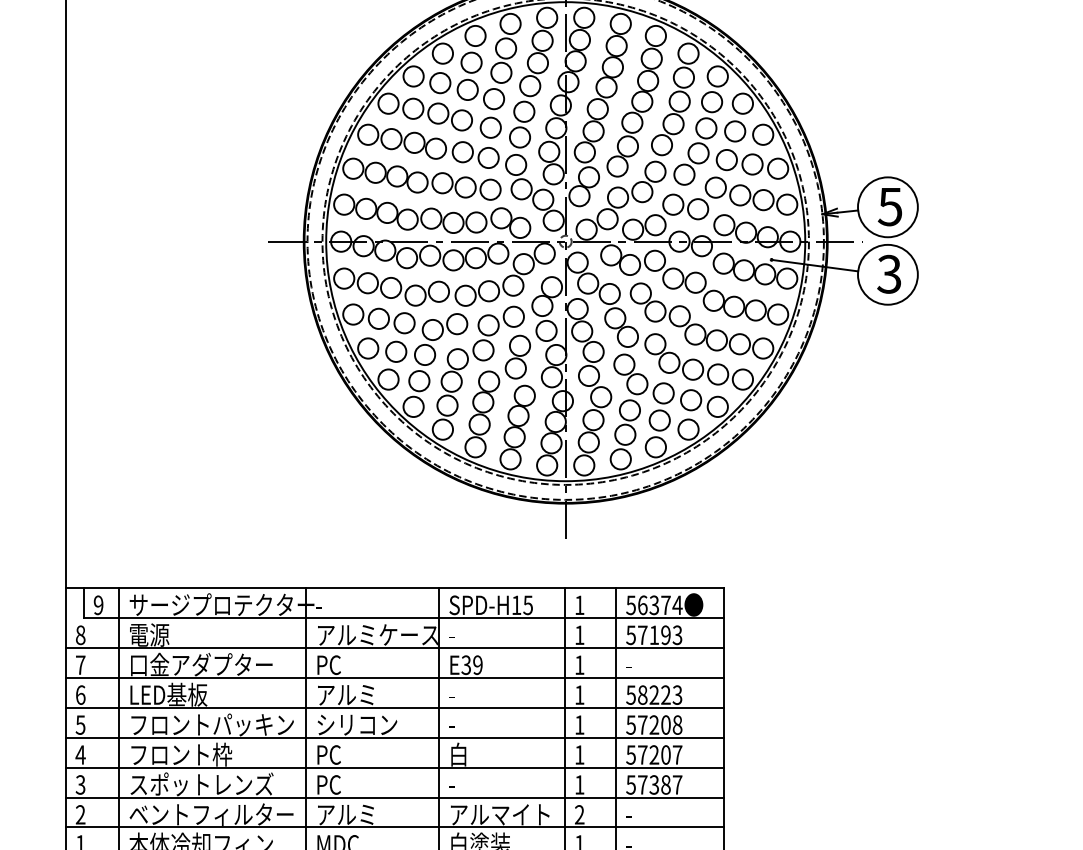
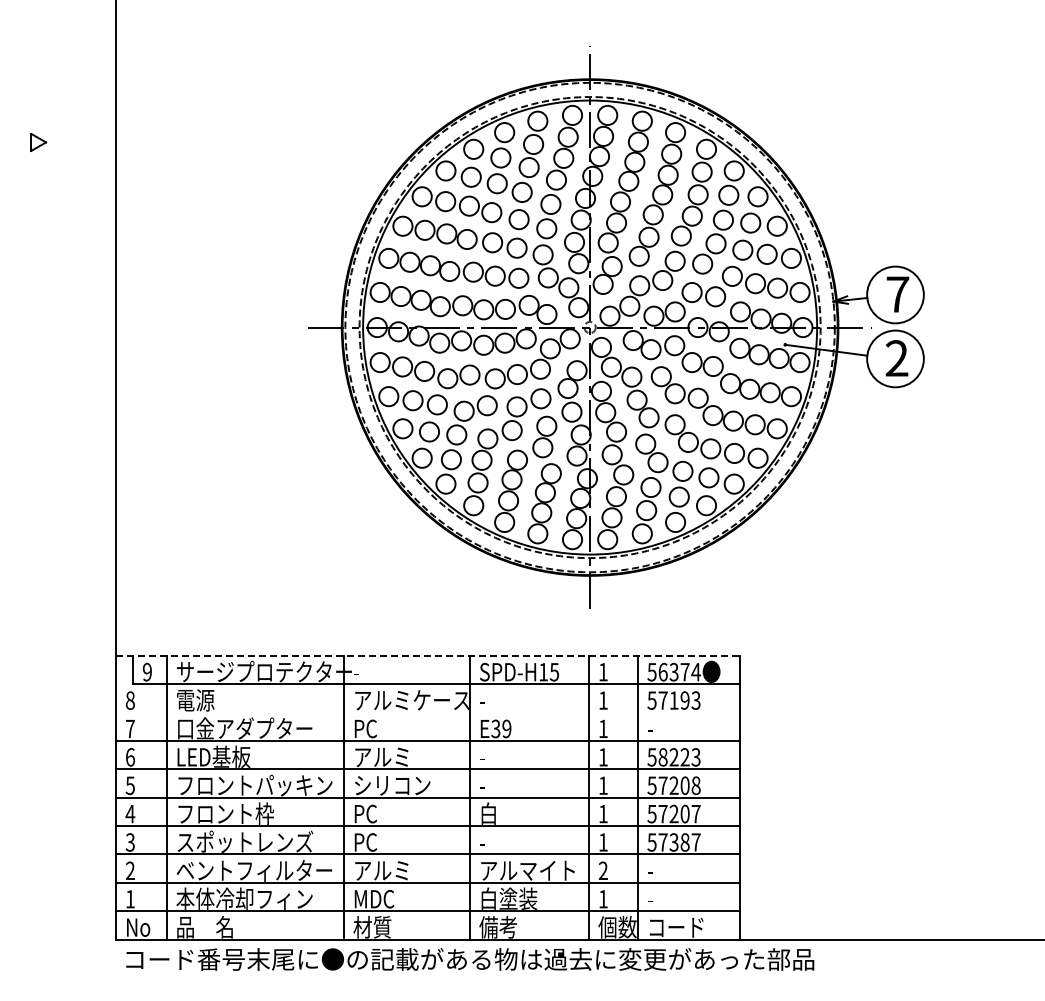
text: (890, 206) -> (897, 294), 5 -> 7
text: (888, 274) -> (896, 358), 3 -> 2
line: (395, 587) -> (428, 655), solid -> dashed
line: (394, 647) -> (427, 712), removed

